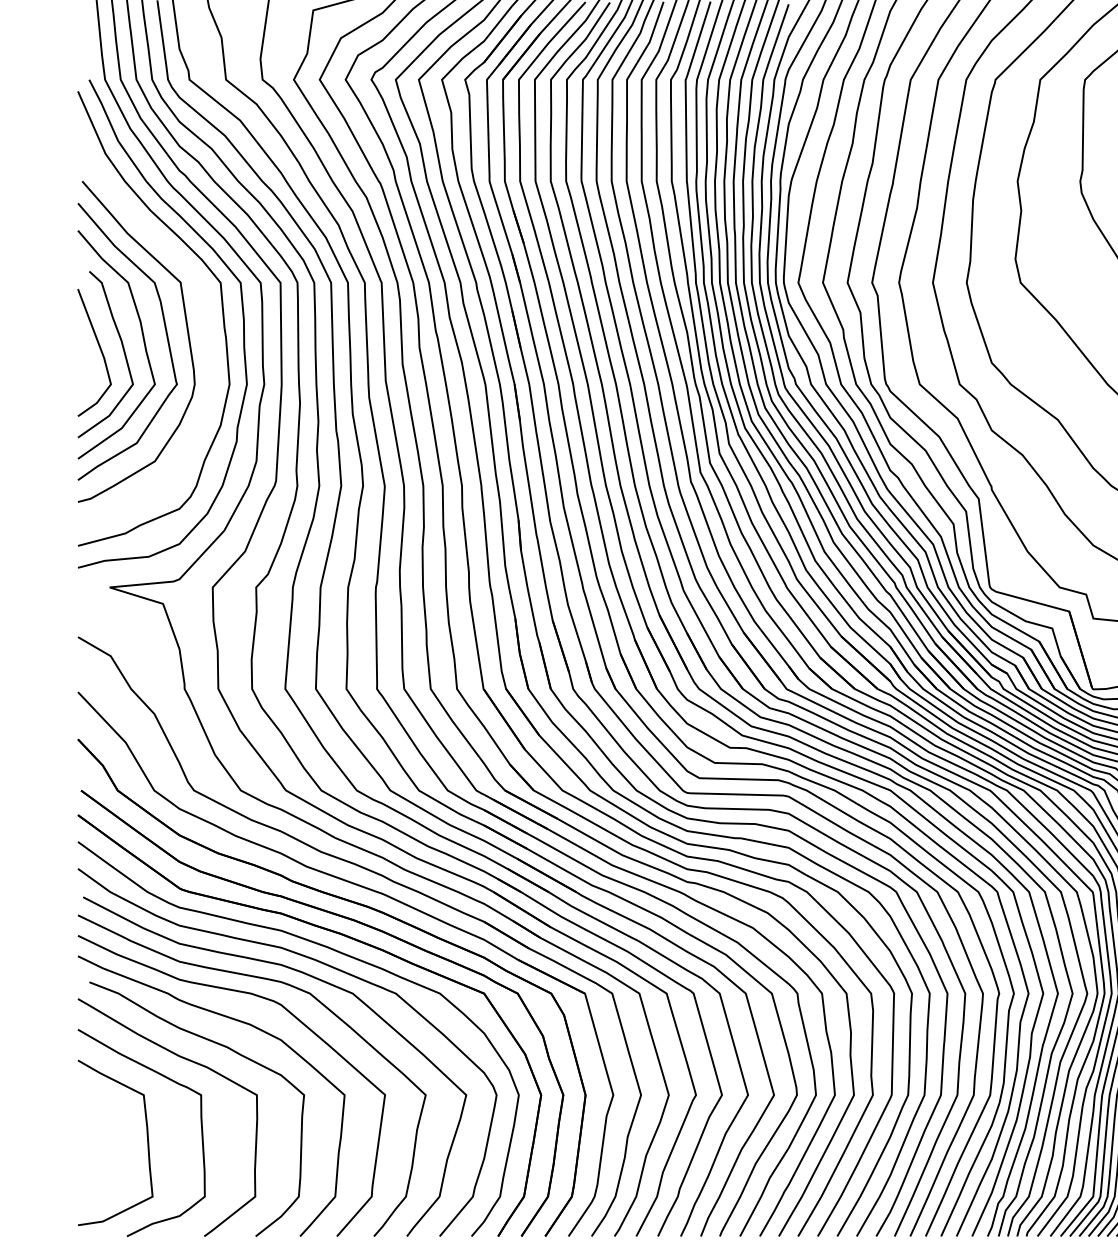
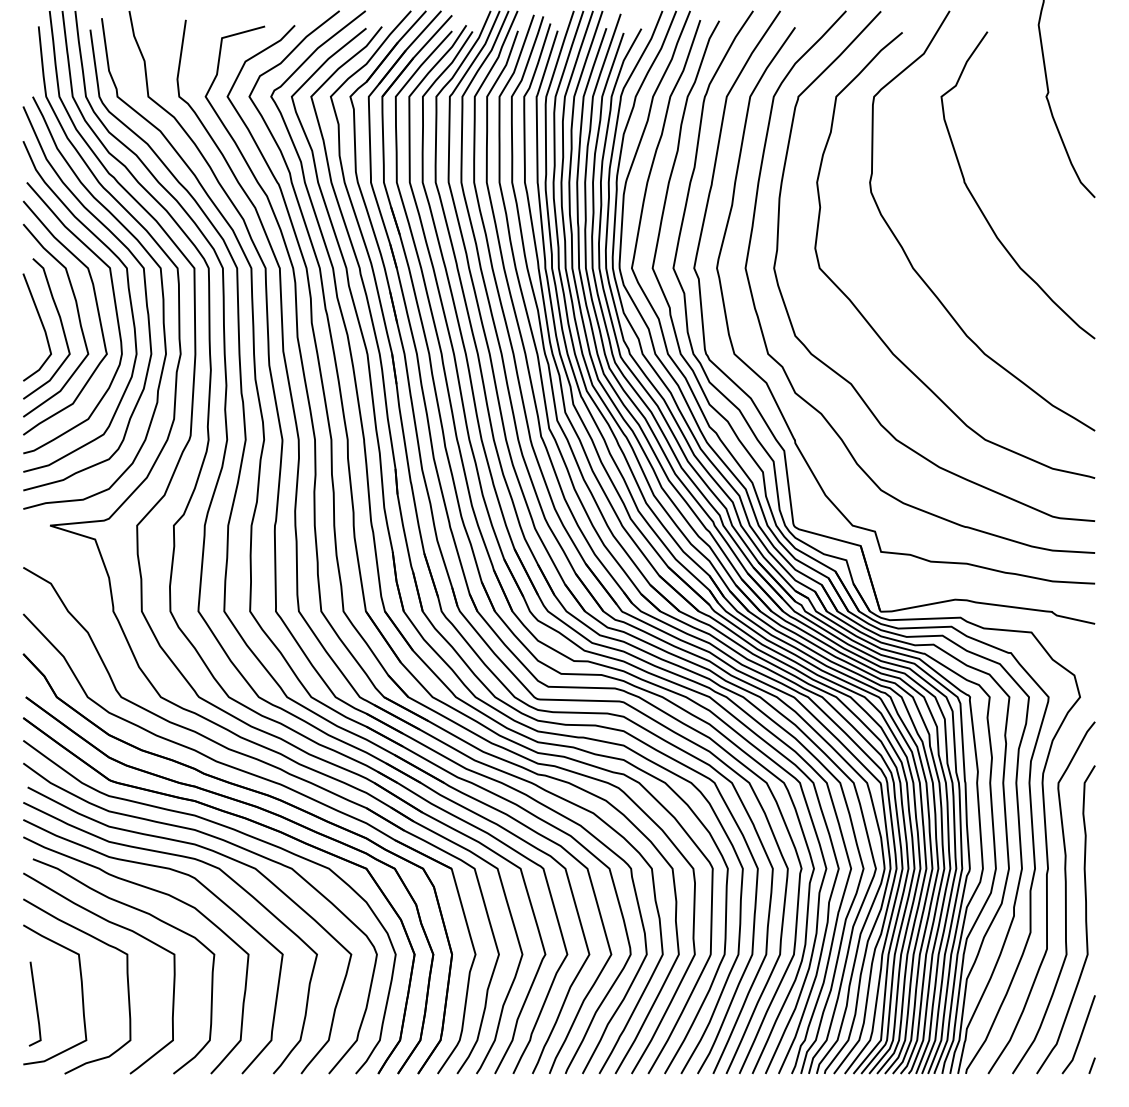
curve: (203, 322) -> (129, 301), added
line: (92, 1153) -> (35, 1003), added

